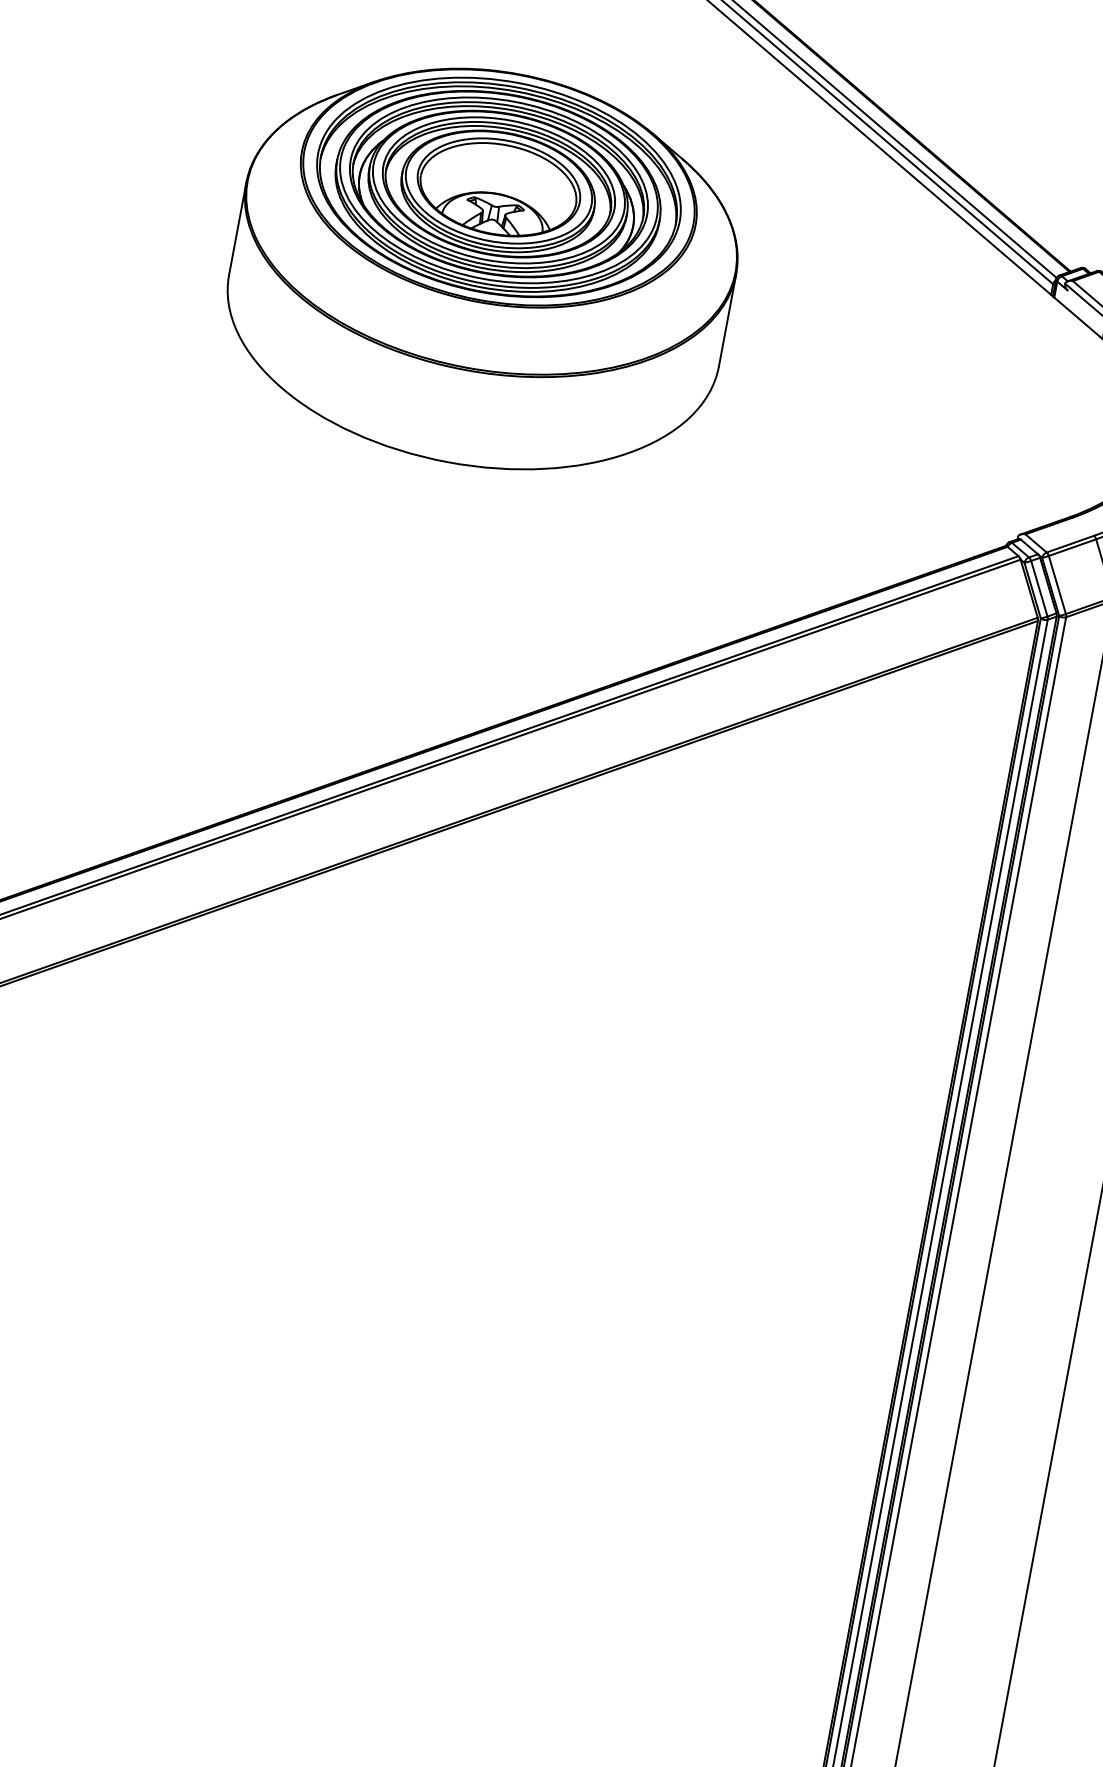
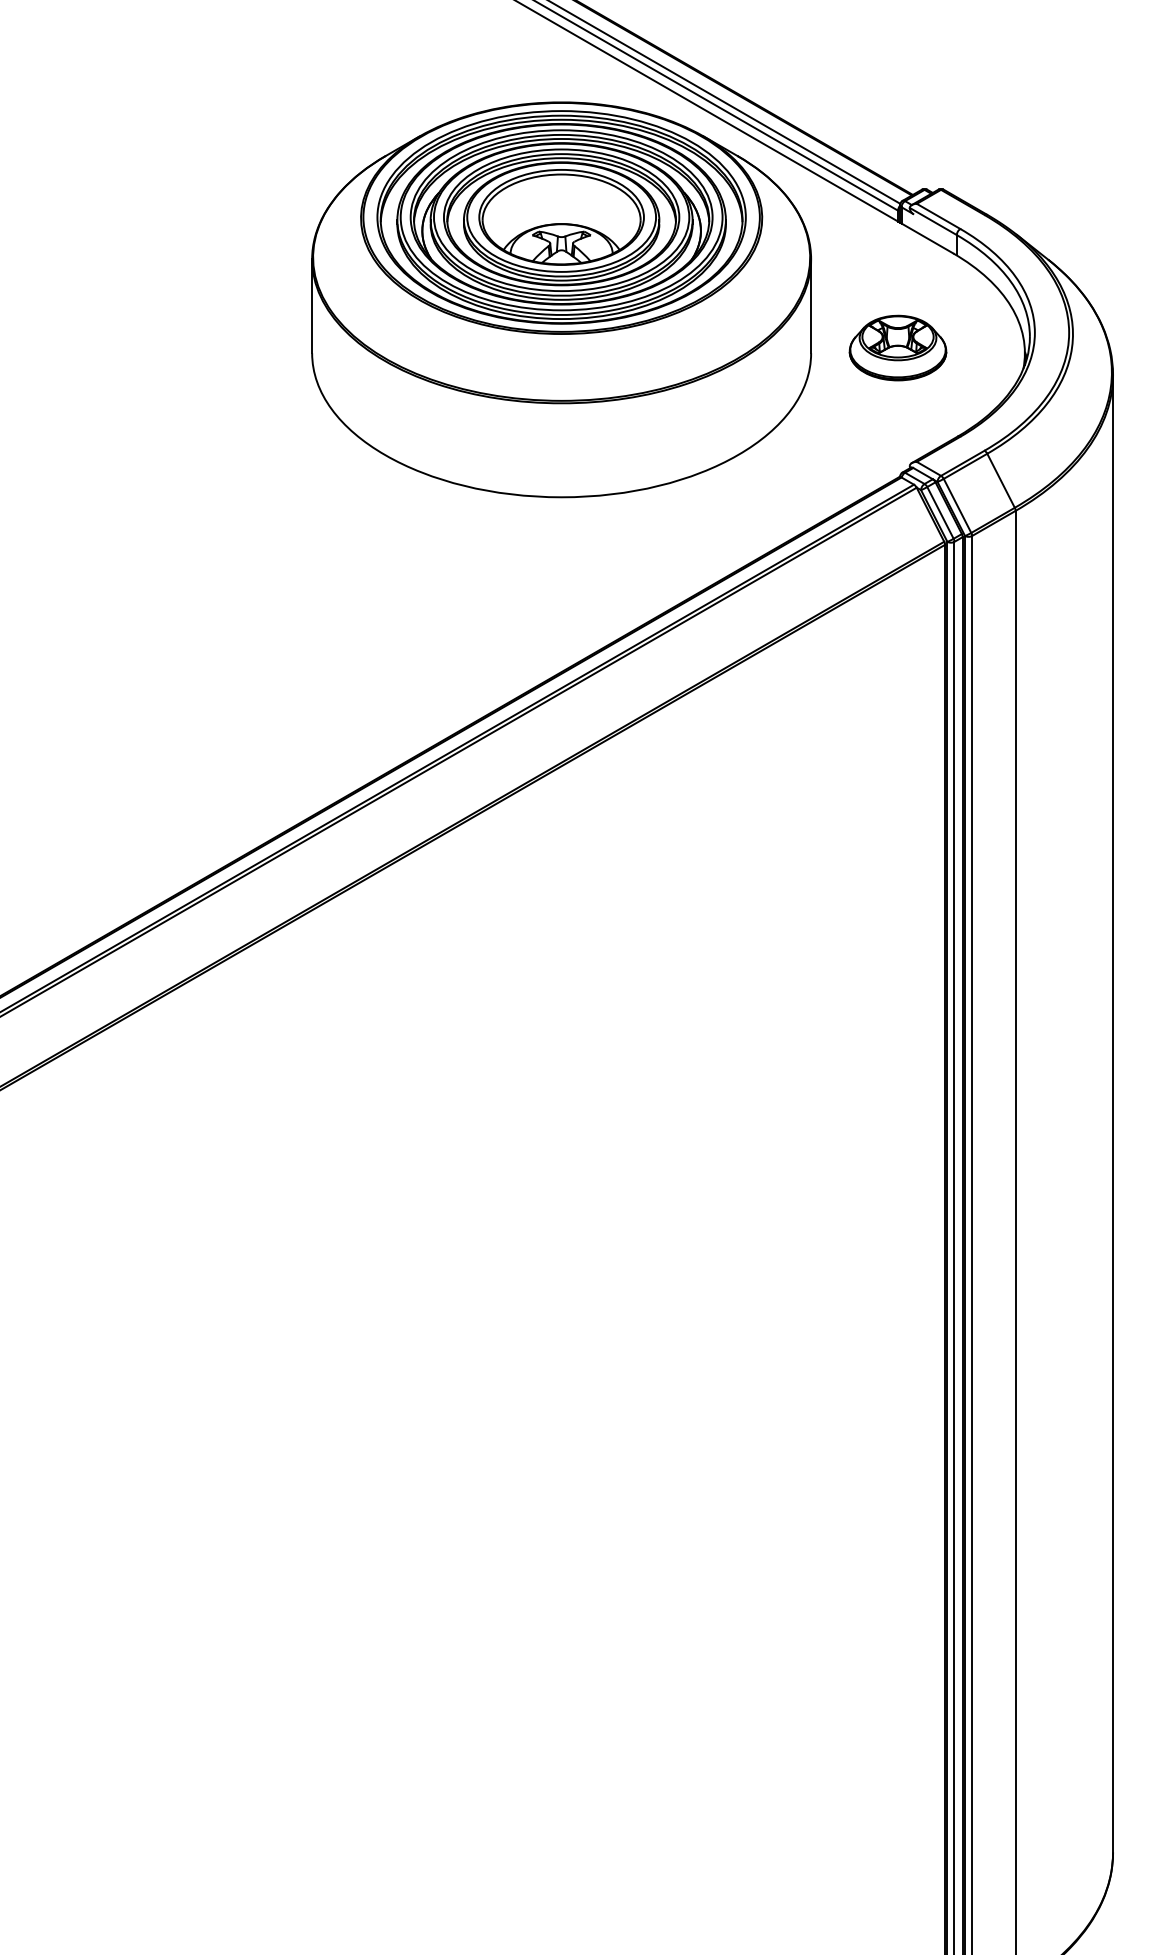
part: (483, 267) -> (561, 299), moved
part: (1027, 418) -> (897, 347), added

